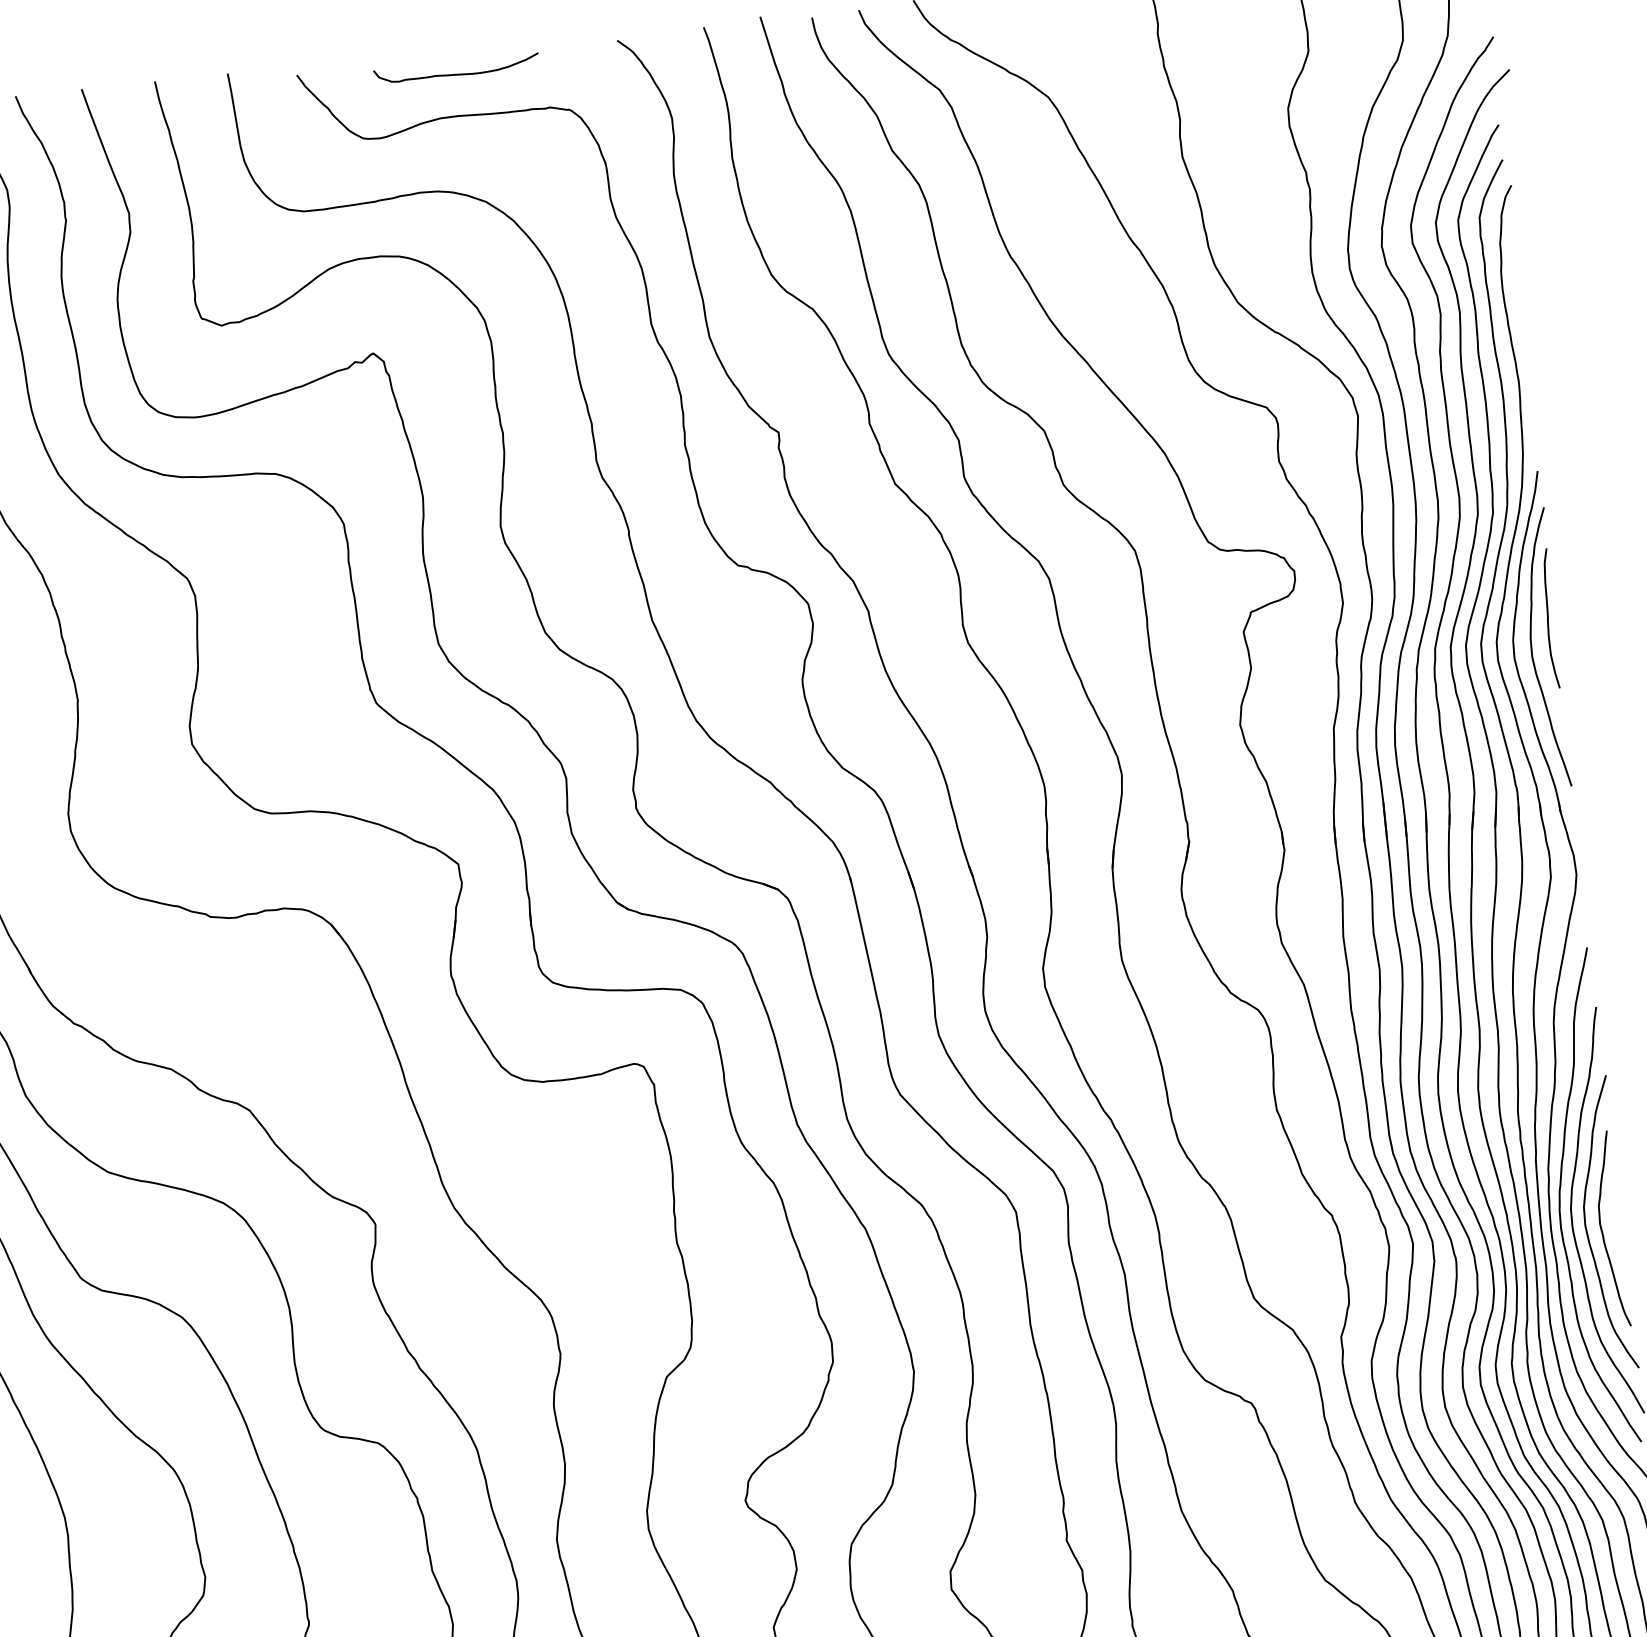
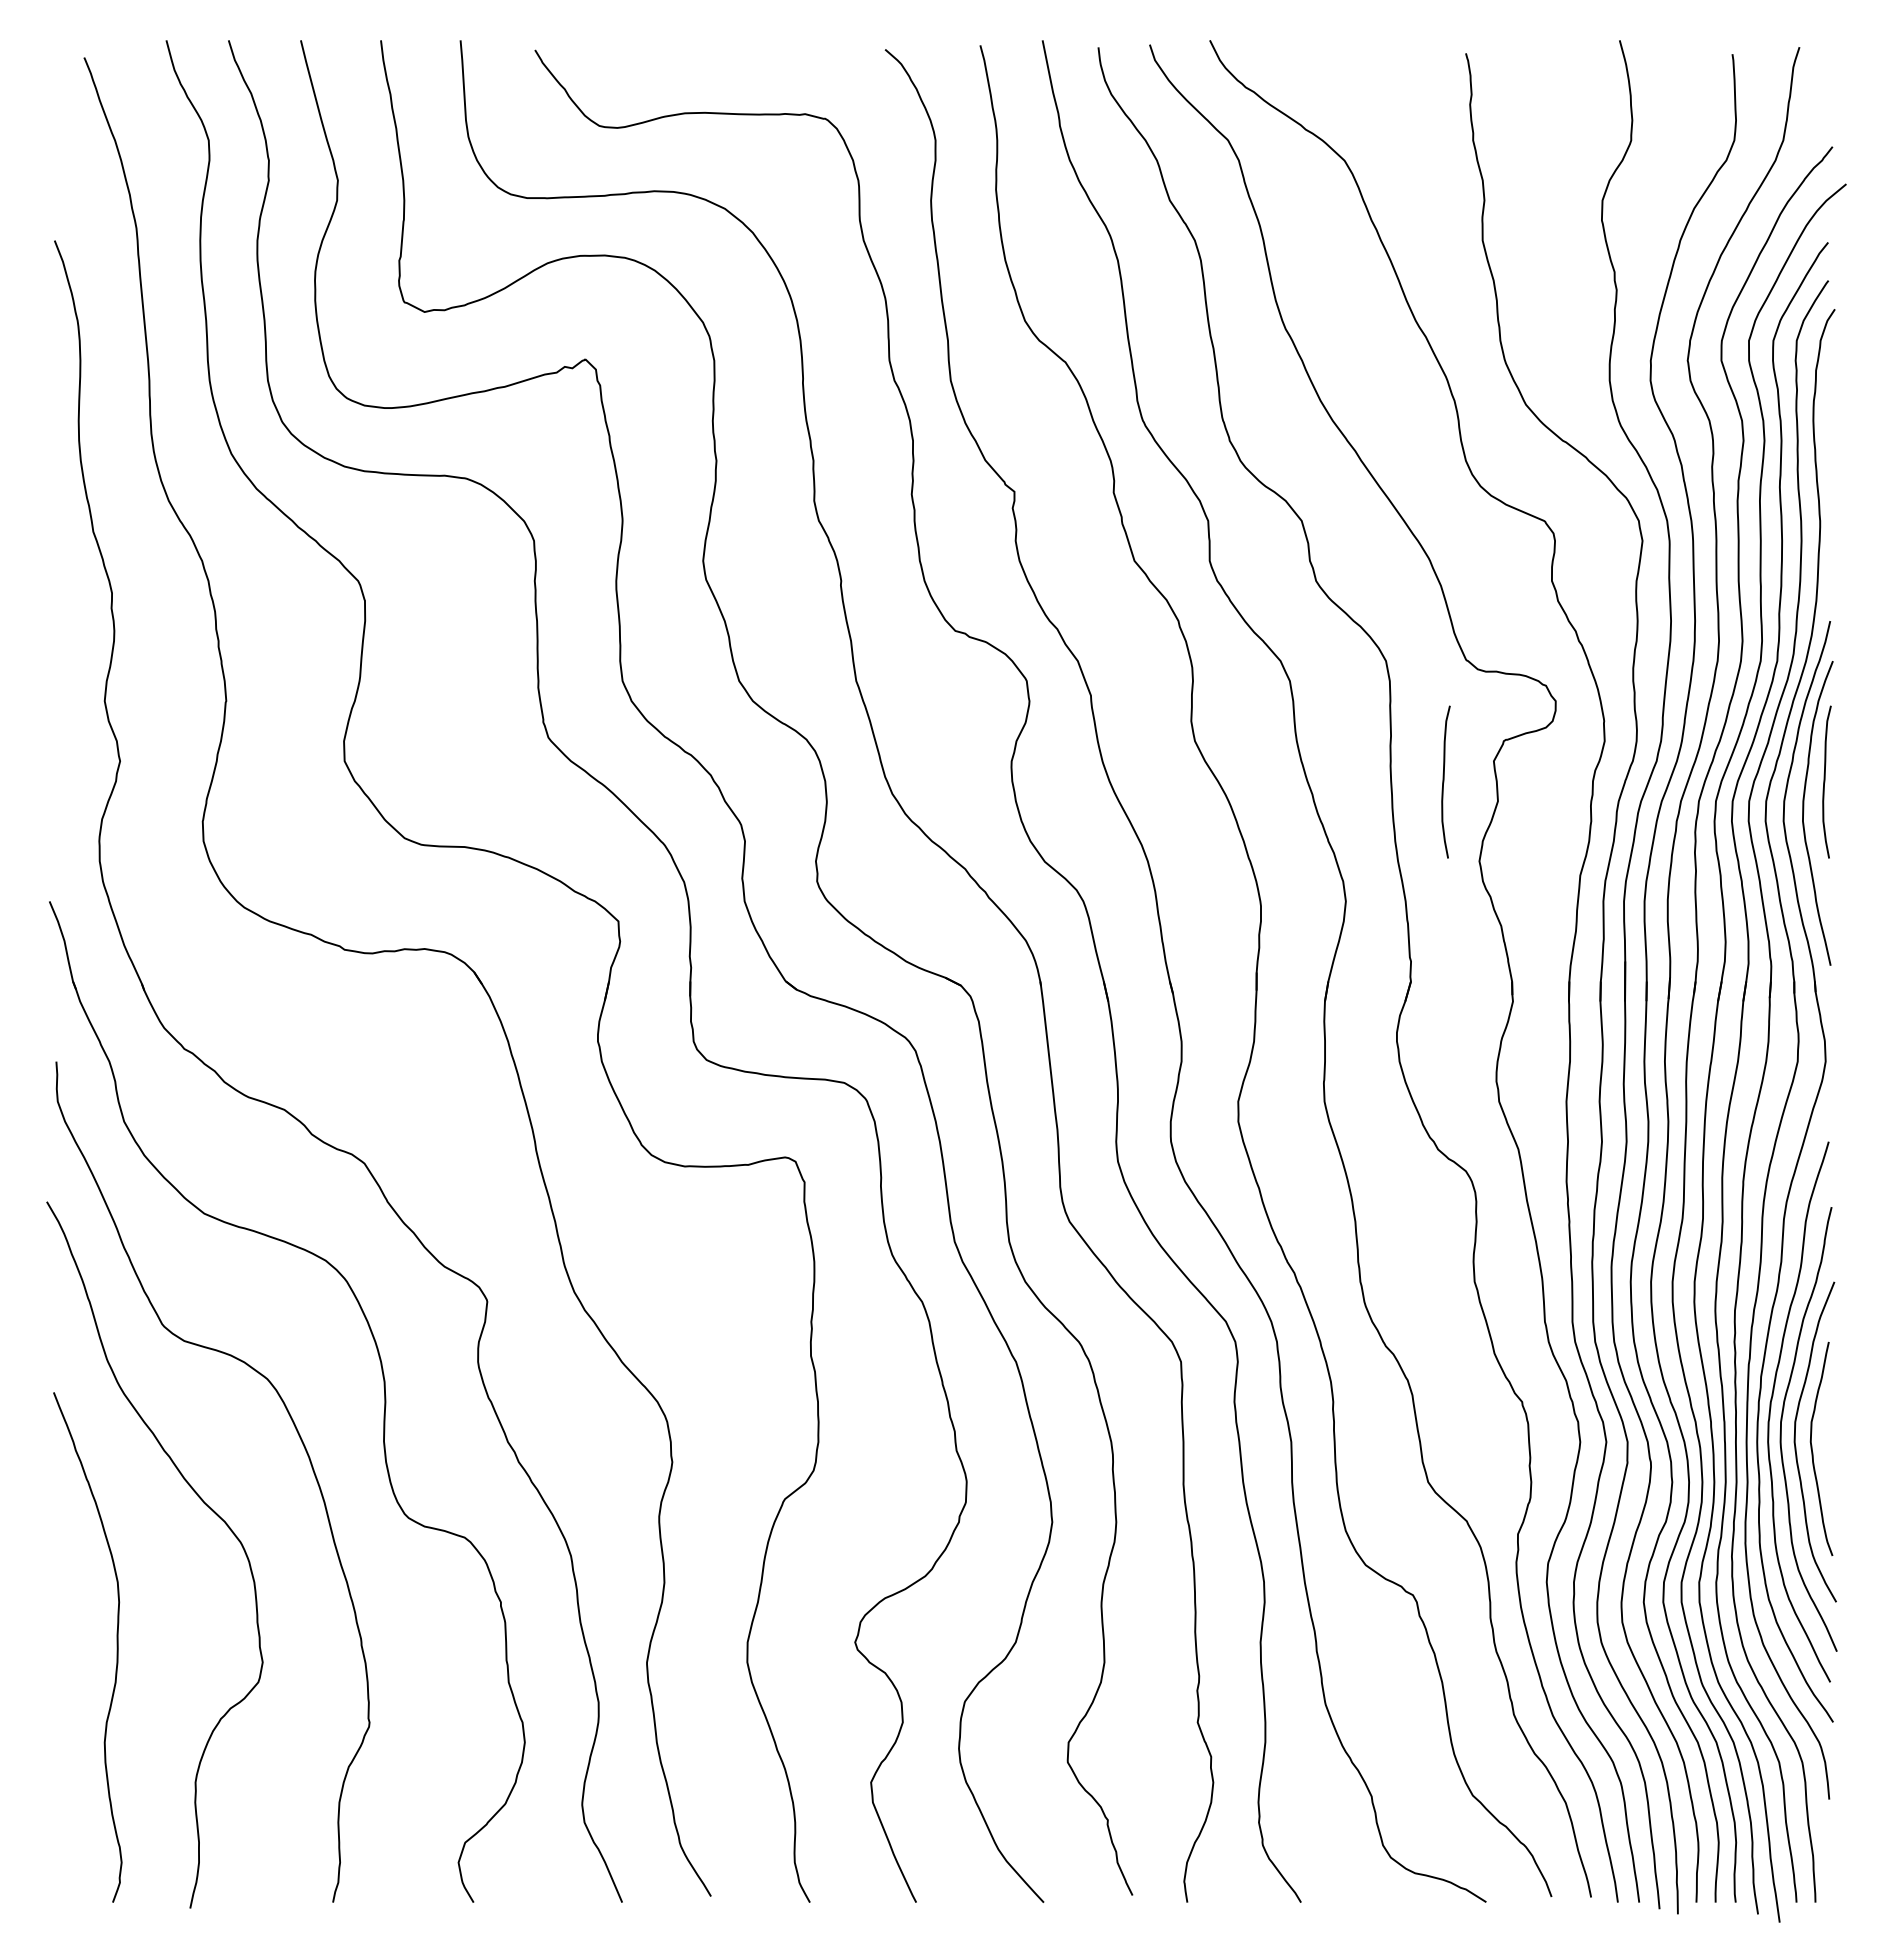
curve: (457, 74) -> (708, 67), removed
curve: (1200, 655) -> (1444, 781), added

